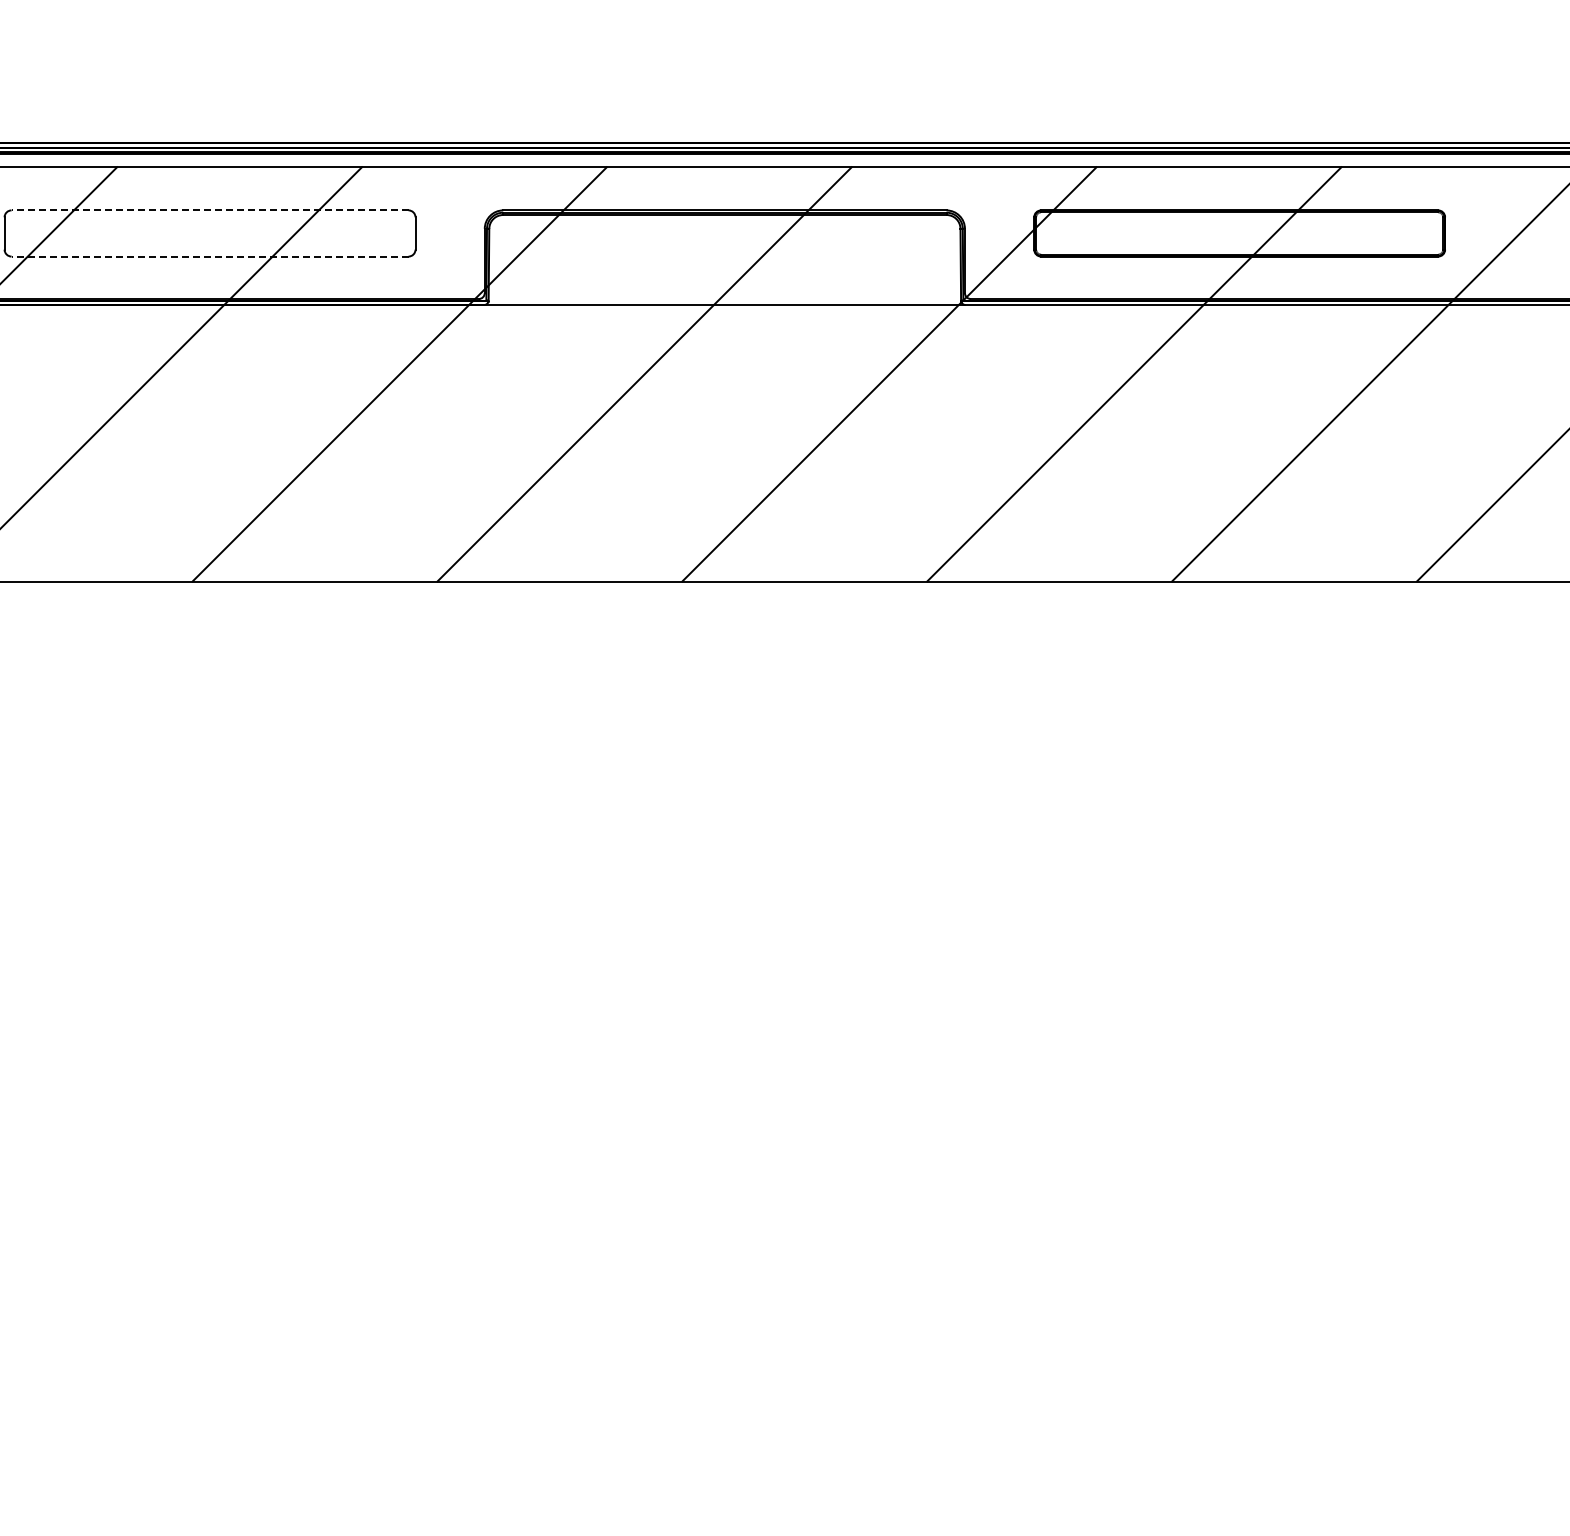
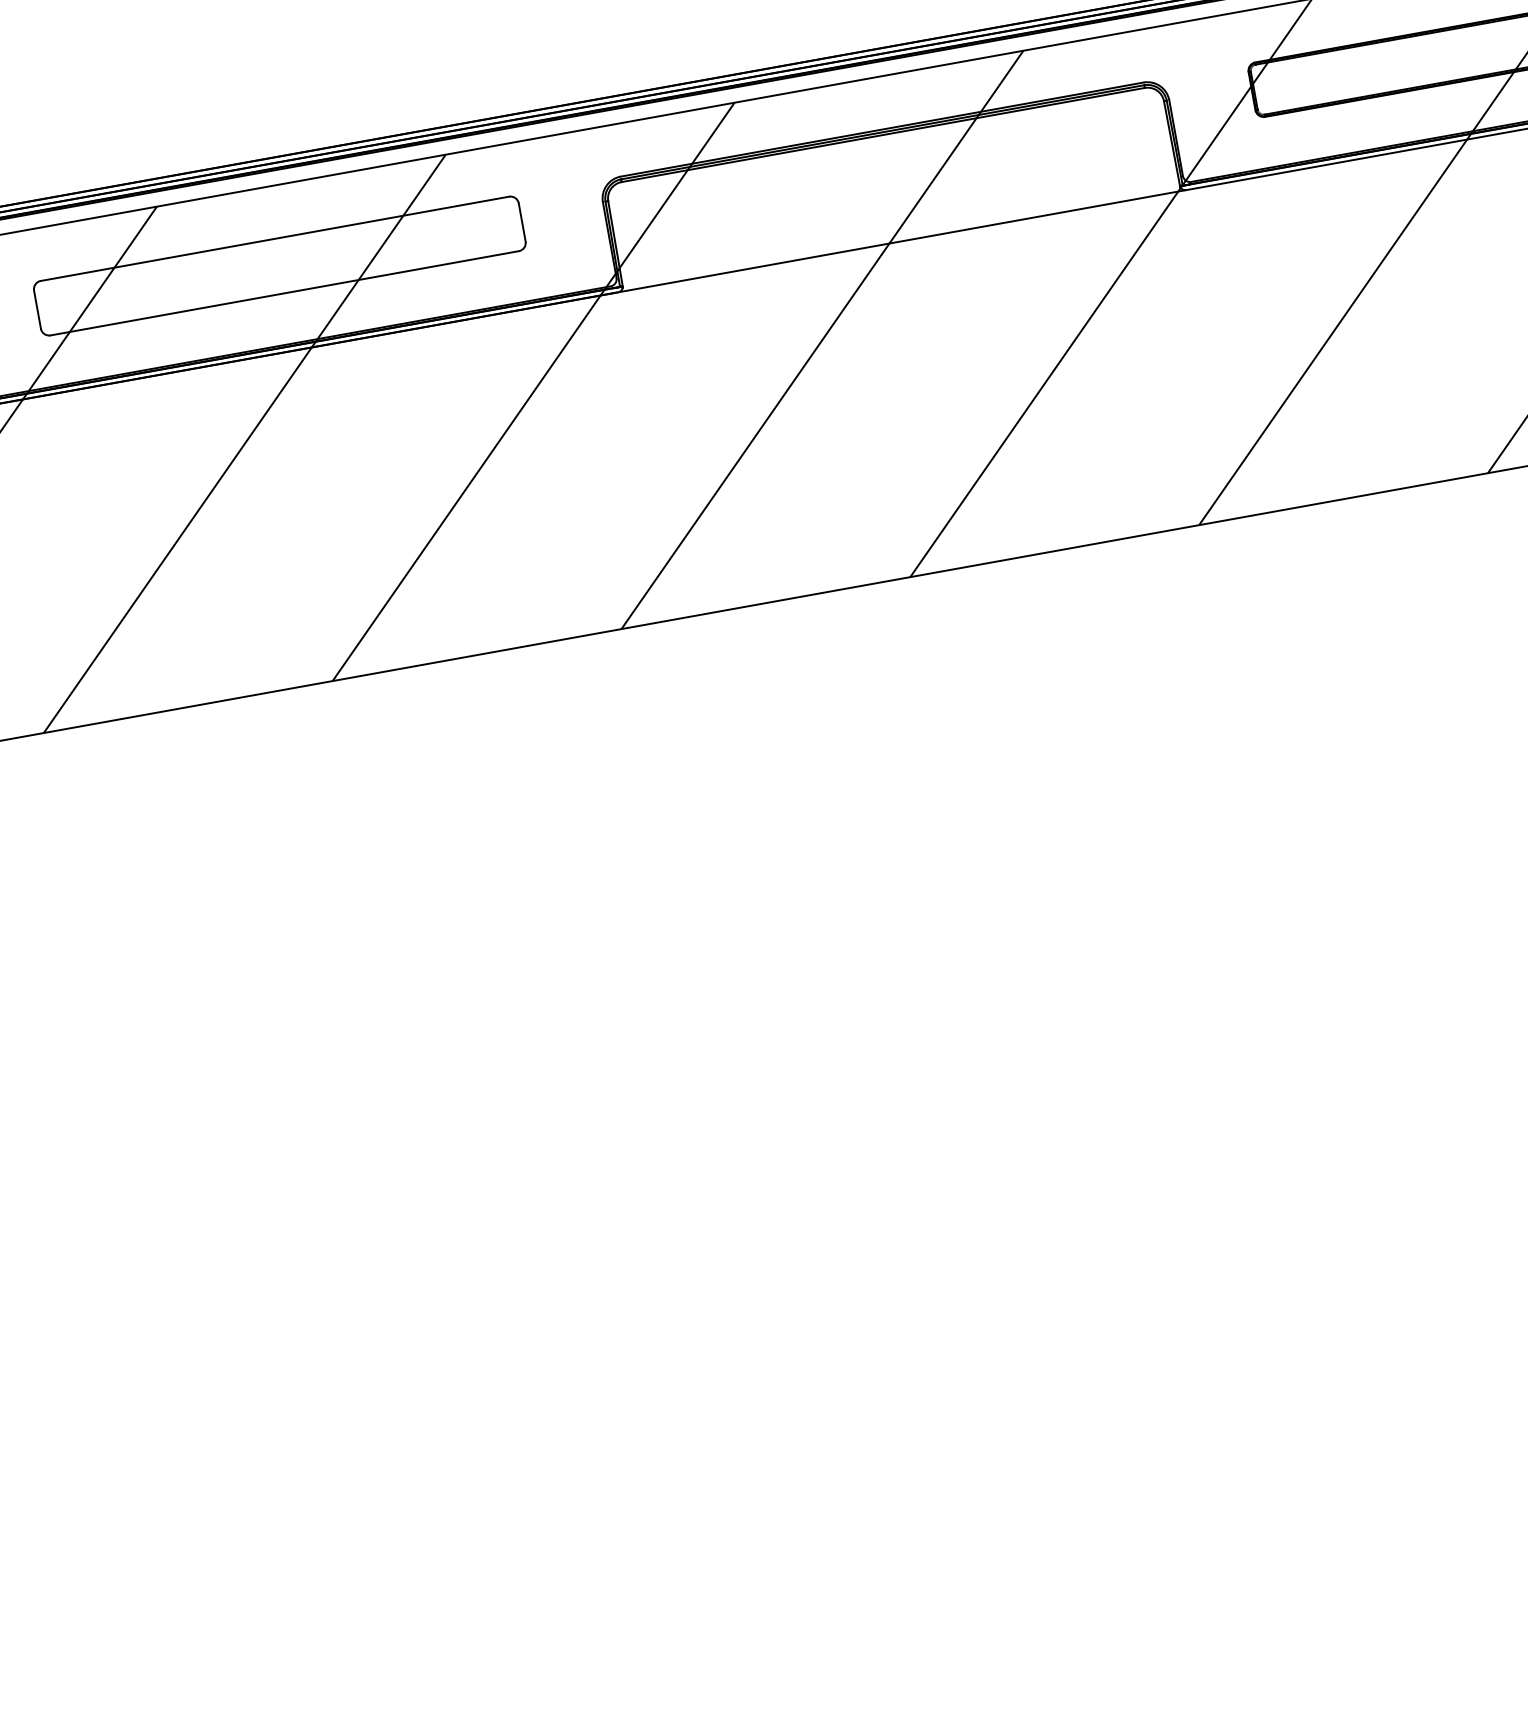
line: (210, 210) -> (275, 238), dashed -> solid
line: (210, 256) -> (285, 293), dashed -> solid

